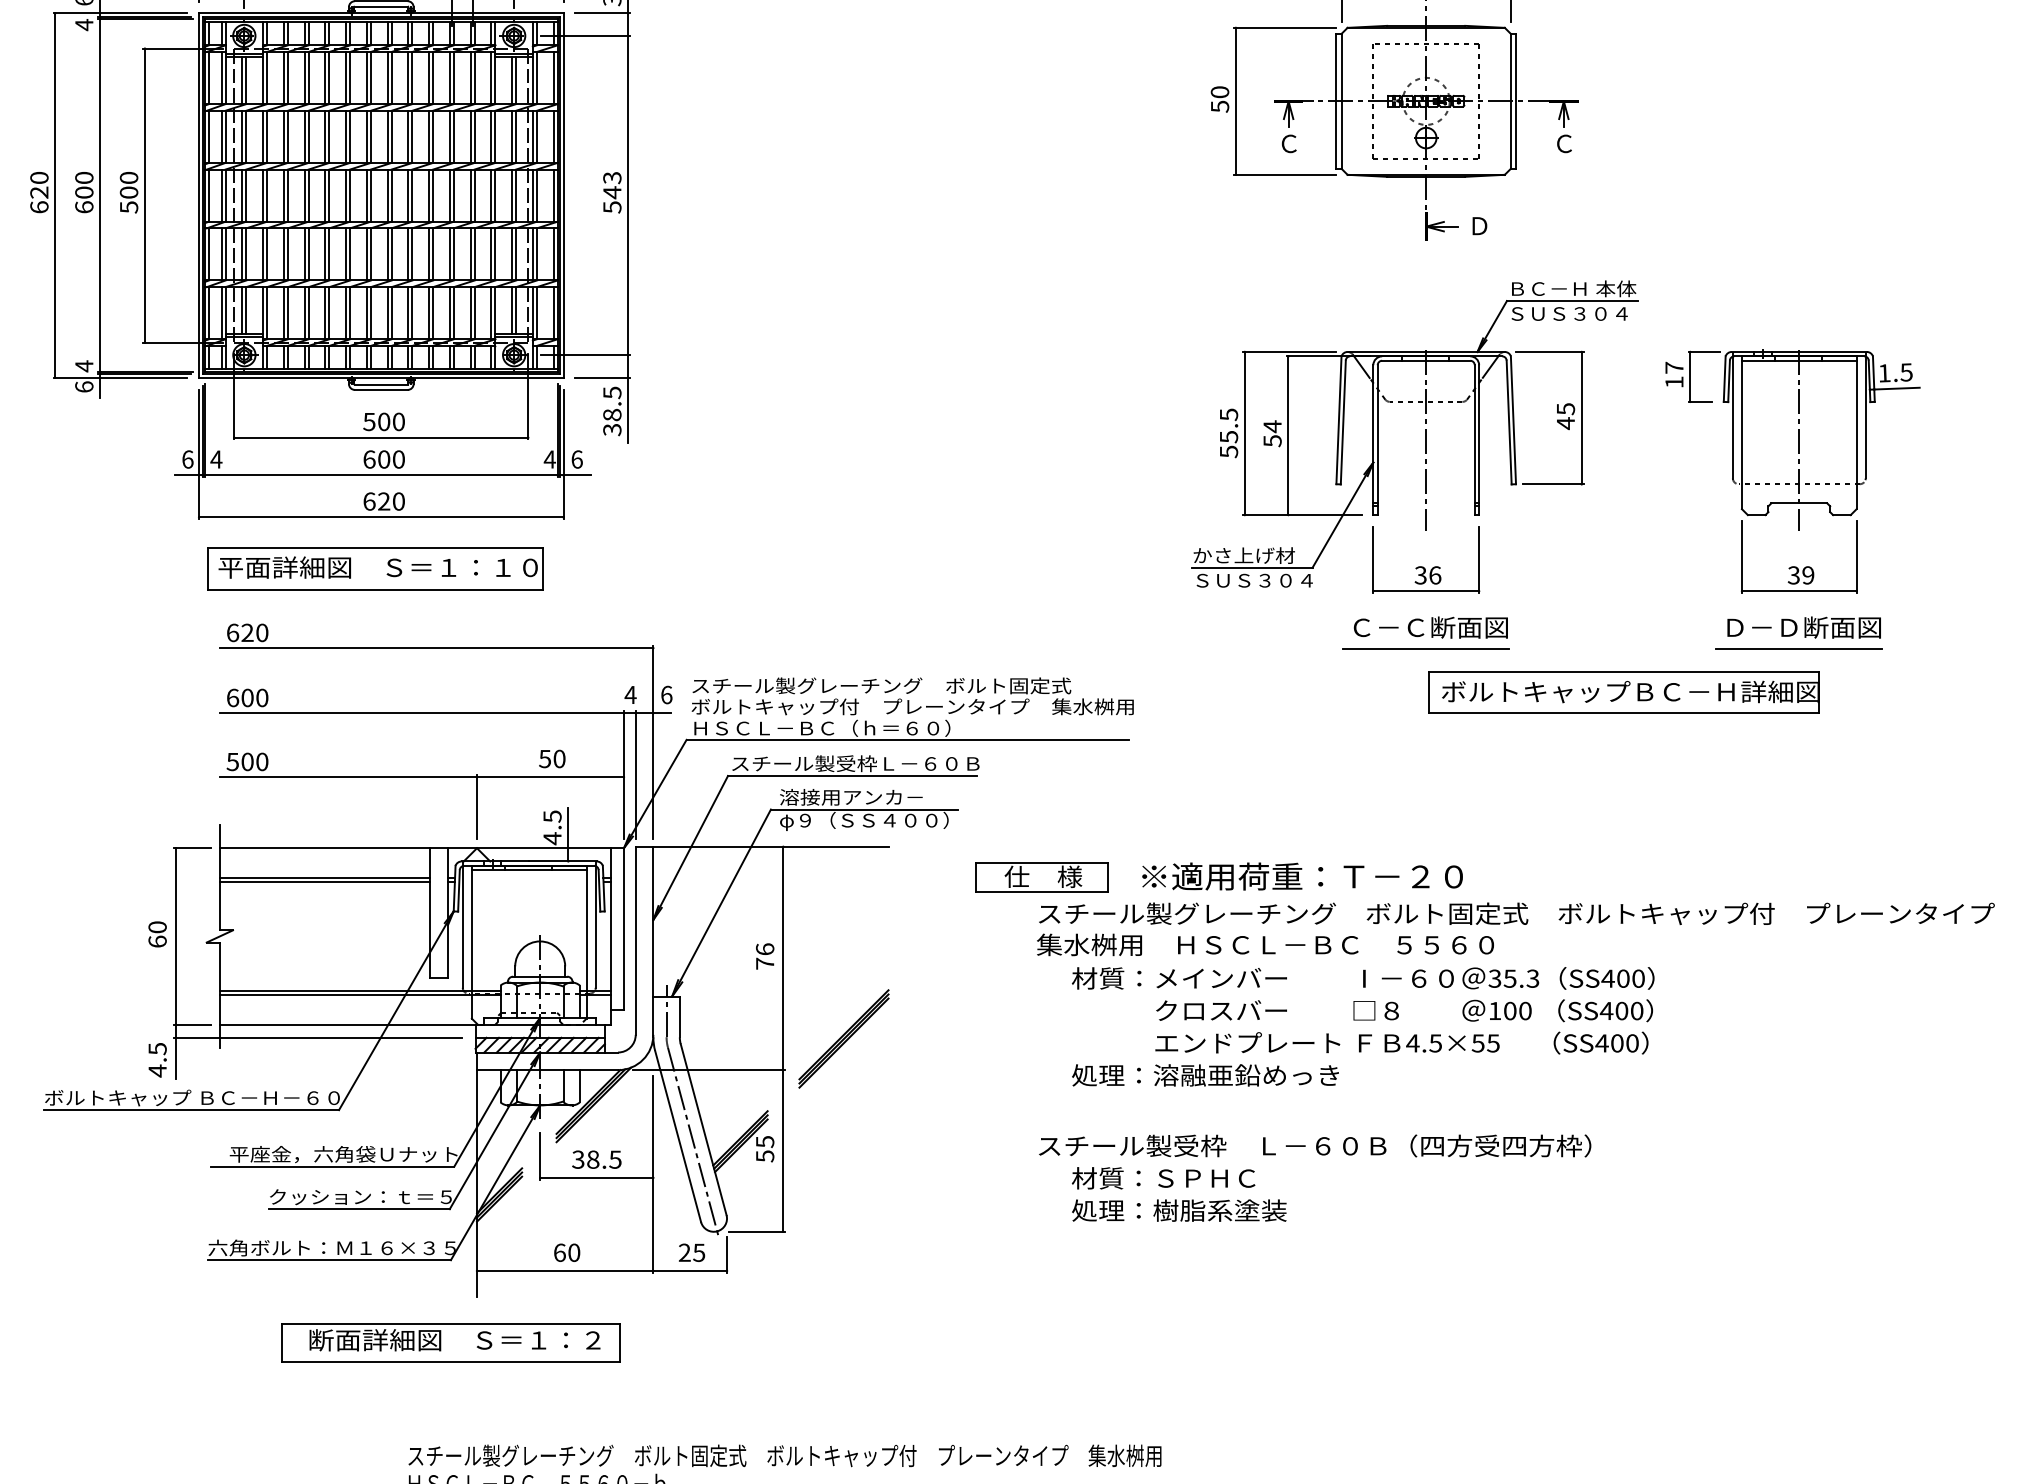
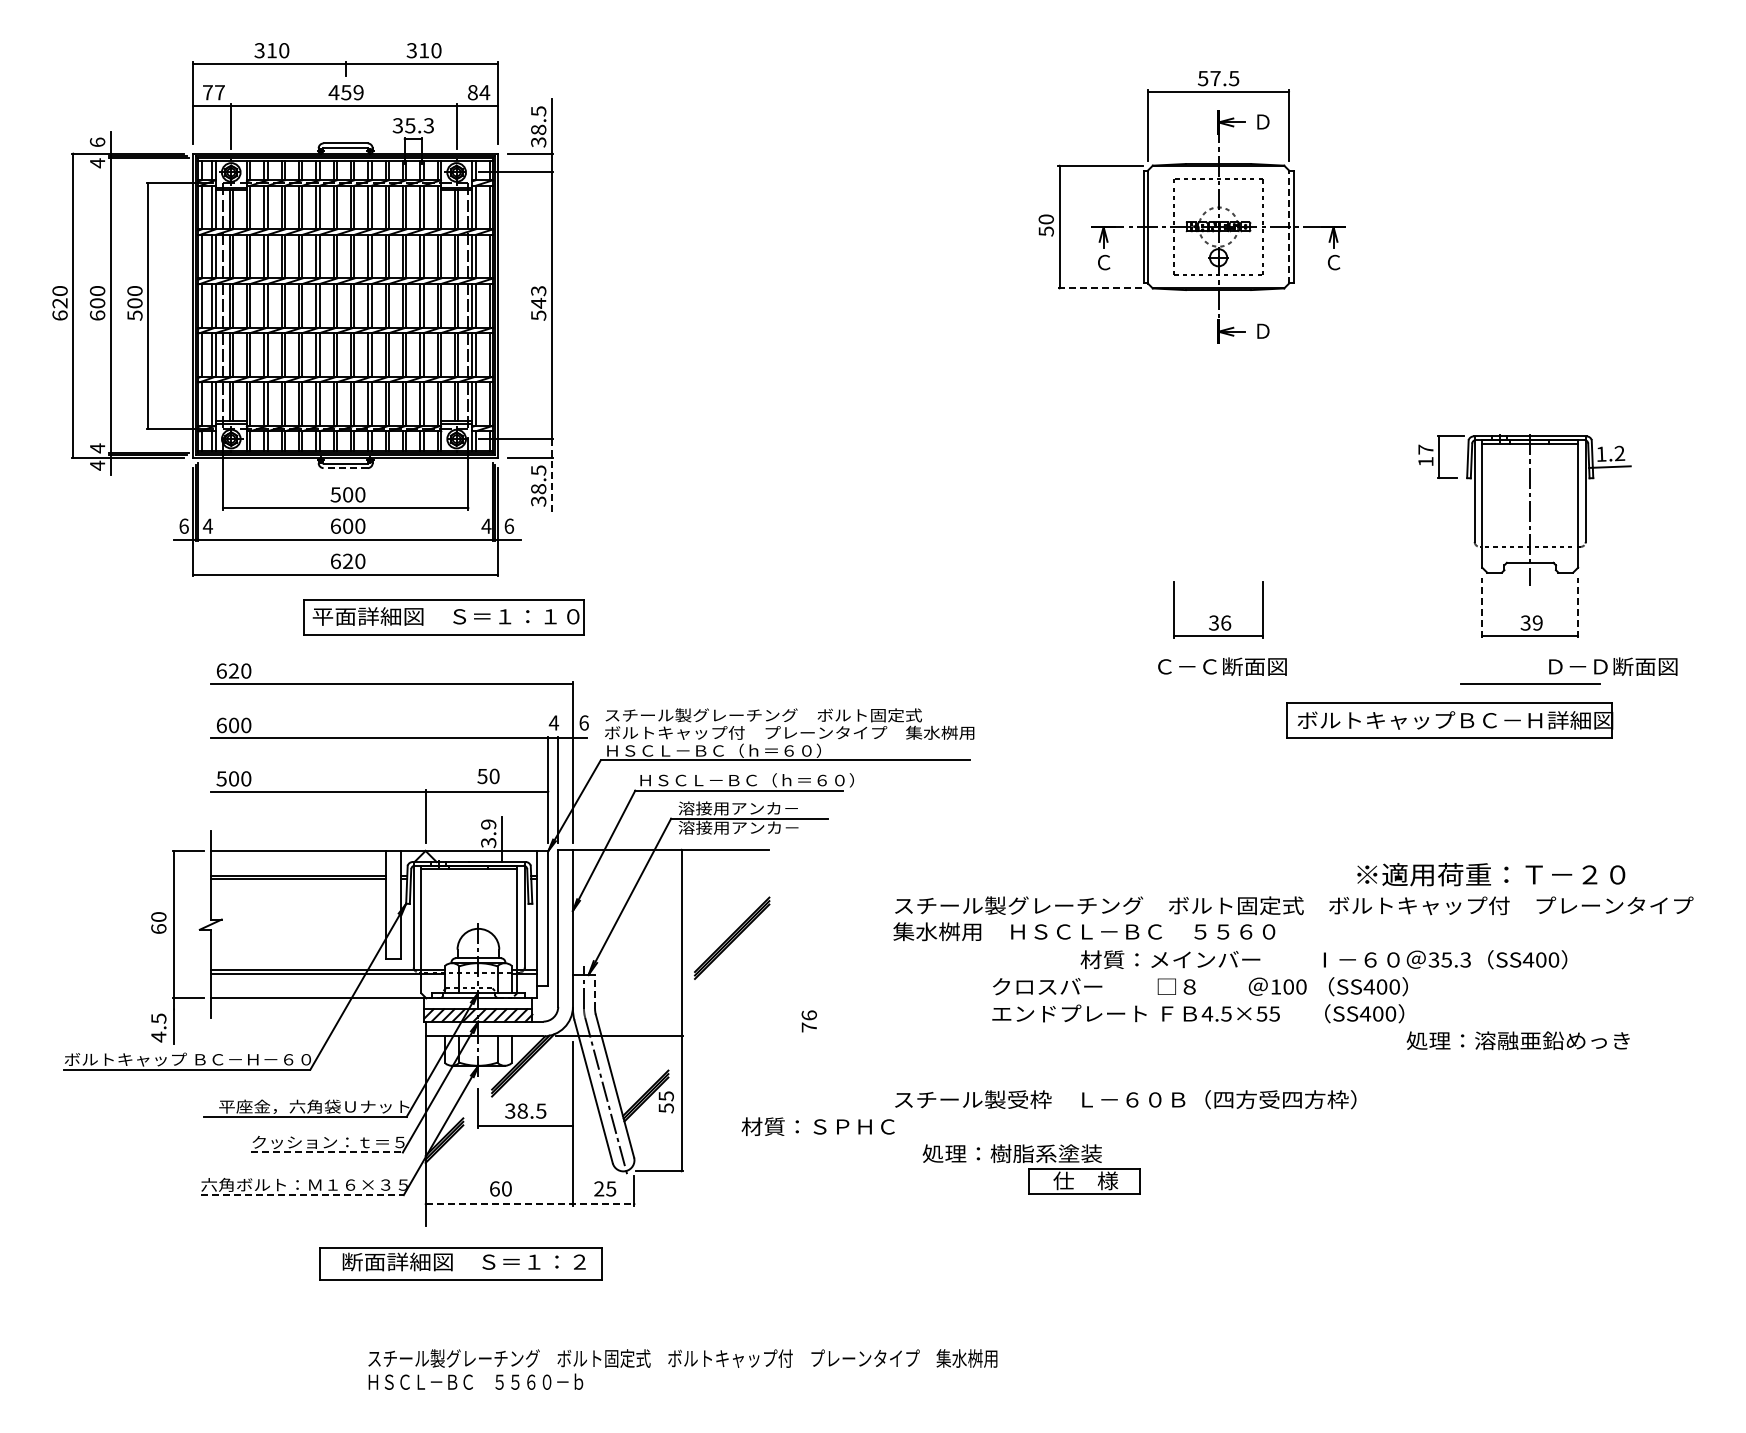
line: (1511, 100) -> (1289, 226), solid -> dashed
line: (1286, 174) -> (1101, 288), solid -> dashed
text: (1906, 372) -> (1619, 453), 1.5 -> 1.2
text: (84, 386) -> (97, 465), 6 -> 4
line: (381, 390) -> (345, 468), solid -> dashed
line: (627, 398) -> (551, 475), solid -> dashed
part: (1426, 433) -> (1218, 504), removed
line: (1742, 556) -> (1482, 607), solid -> dashed
line: (1857, 556) -> (1578, 607), solid -> dashed
part: (375, 568) -> (443, 617), moved
text: (1804, 627) -> (1613, 666), moved
line: (1426, 648) -> (1218, 684), removed
part: (1623, 692) -> (1449, 720), moved
text: (861, 763) -> (746, 780), スチール製受枠Ｌ－６０Ｂ -> ＨＳＣＬ－ＢＣ（ｈ＝６０）
text: (863, 821) -> (748, 828), φ９（ＳＳ４００） -> 溶接用アンカ－
text: (552, 827) -> (488, 833), 4.5 -> 3.9
text: (1302, 876) -> (1491, 874), moved
part: (1041, 877) -> (1084, 1181), moved
text: (764, 956) -> (808, 1021), moved
text: (1362, 978) -> (1323, 959), moved
line: (680, 1016) -> (595, 991), solid -> dashed
line: (317, 1038) -> (292, 1009), removed
part: (843, 1038) -> (731, 937), moved
text: (1204, 1075) -> (1517, 1040), moved
text: (1162, 1178) -> (817, 1126), moved
line: (359, 1209) -> (327, 1152), solid -> dashed
line: (329, 1260) -> (302, 1195), solid -> dashed
line: (602, 1271) -> (530, 1204), solid -> dashed
part: (450, 1342) -> (460, 1263), moved

